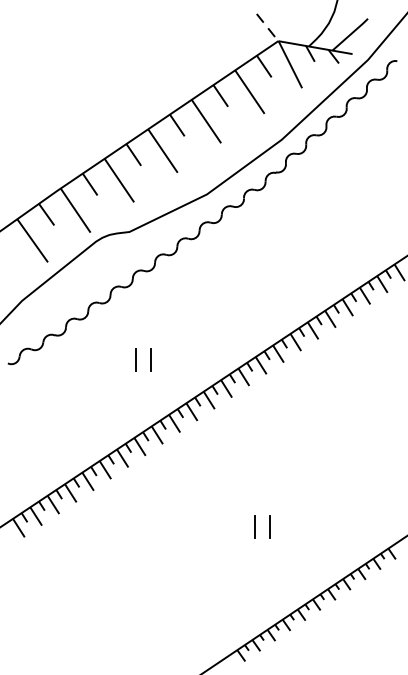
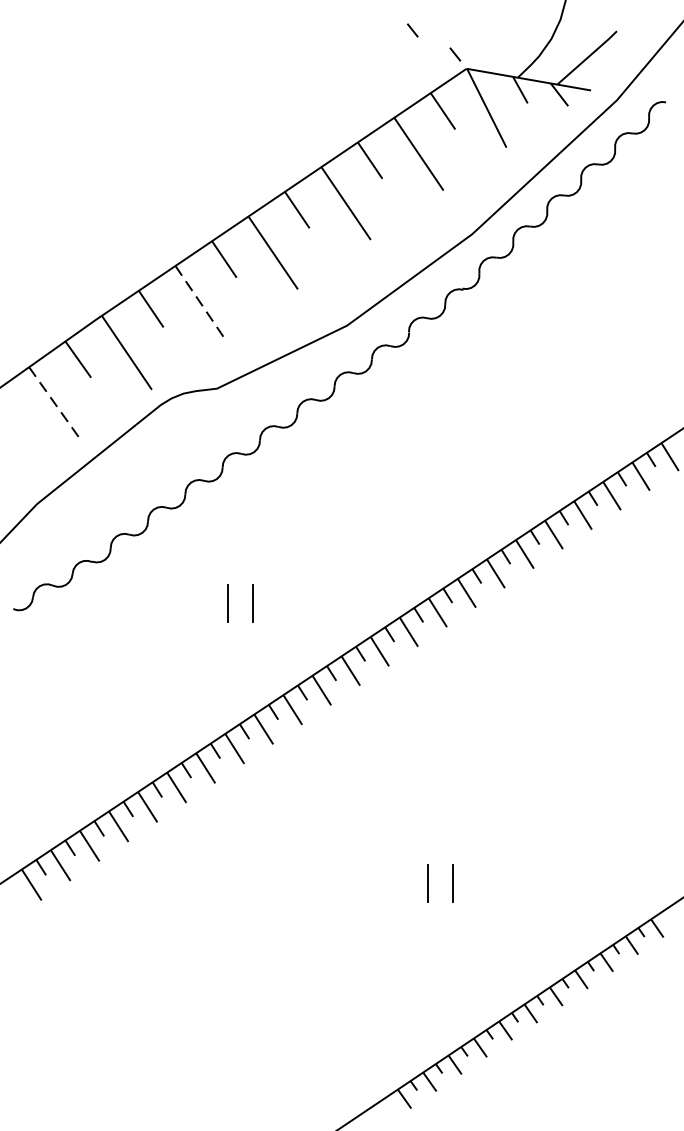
line: (259, 17) -> (411, 29), moved
line: (119, 180) -> (200, 302), solid -> dashed
line: (32, 241) -> (54, 404), solid -> dashed

